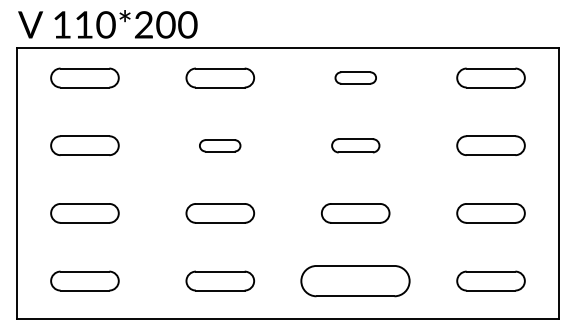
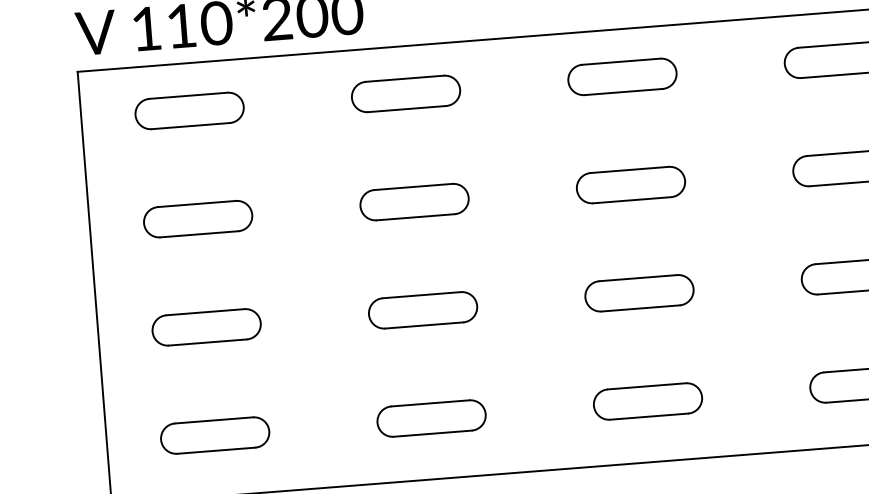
part: (355, 77) -> (622, 76), size x1.67
part: (219, 145) -> (413, 201), size x1.67
part: (355, 145) -> (630, 184), size x1.43
part: (355, 280) -> (647, 400), size x0.62

